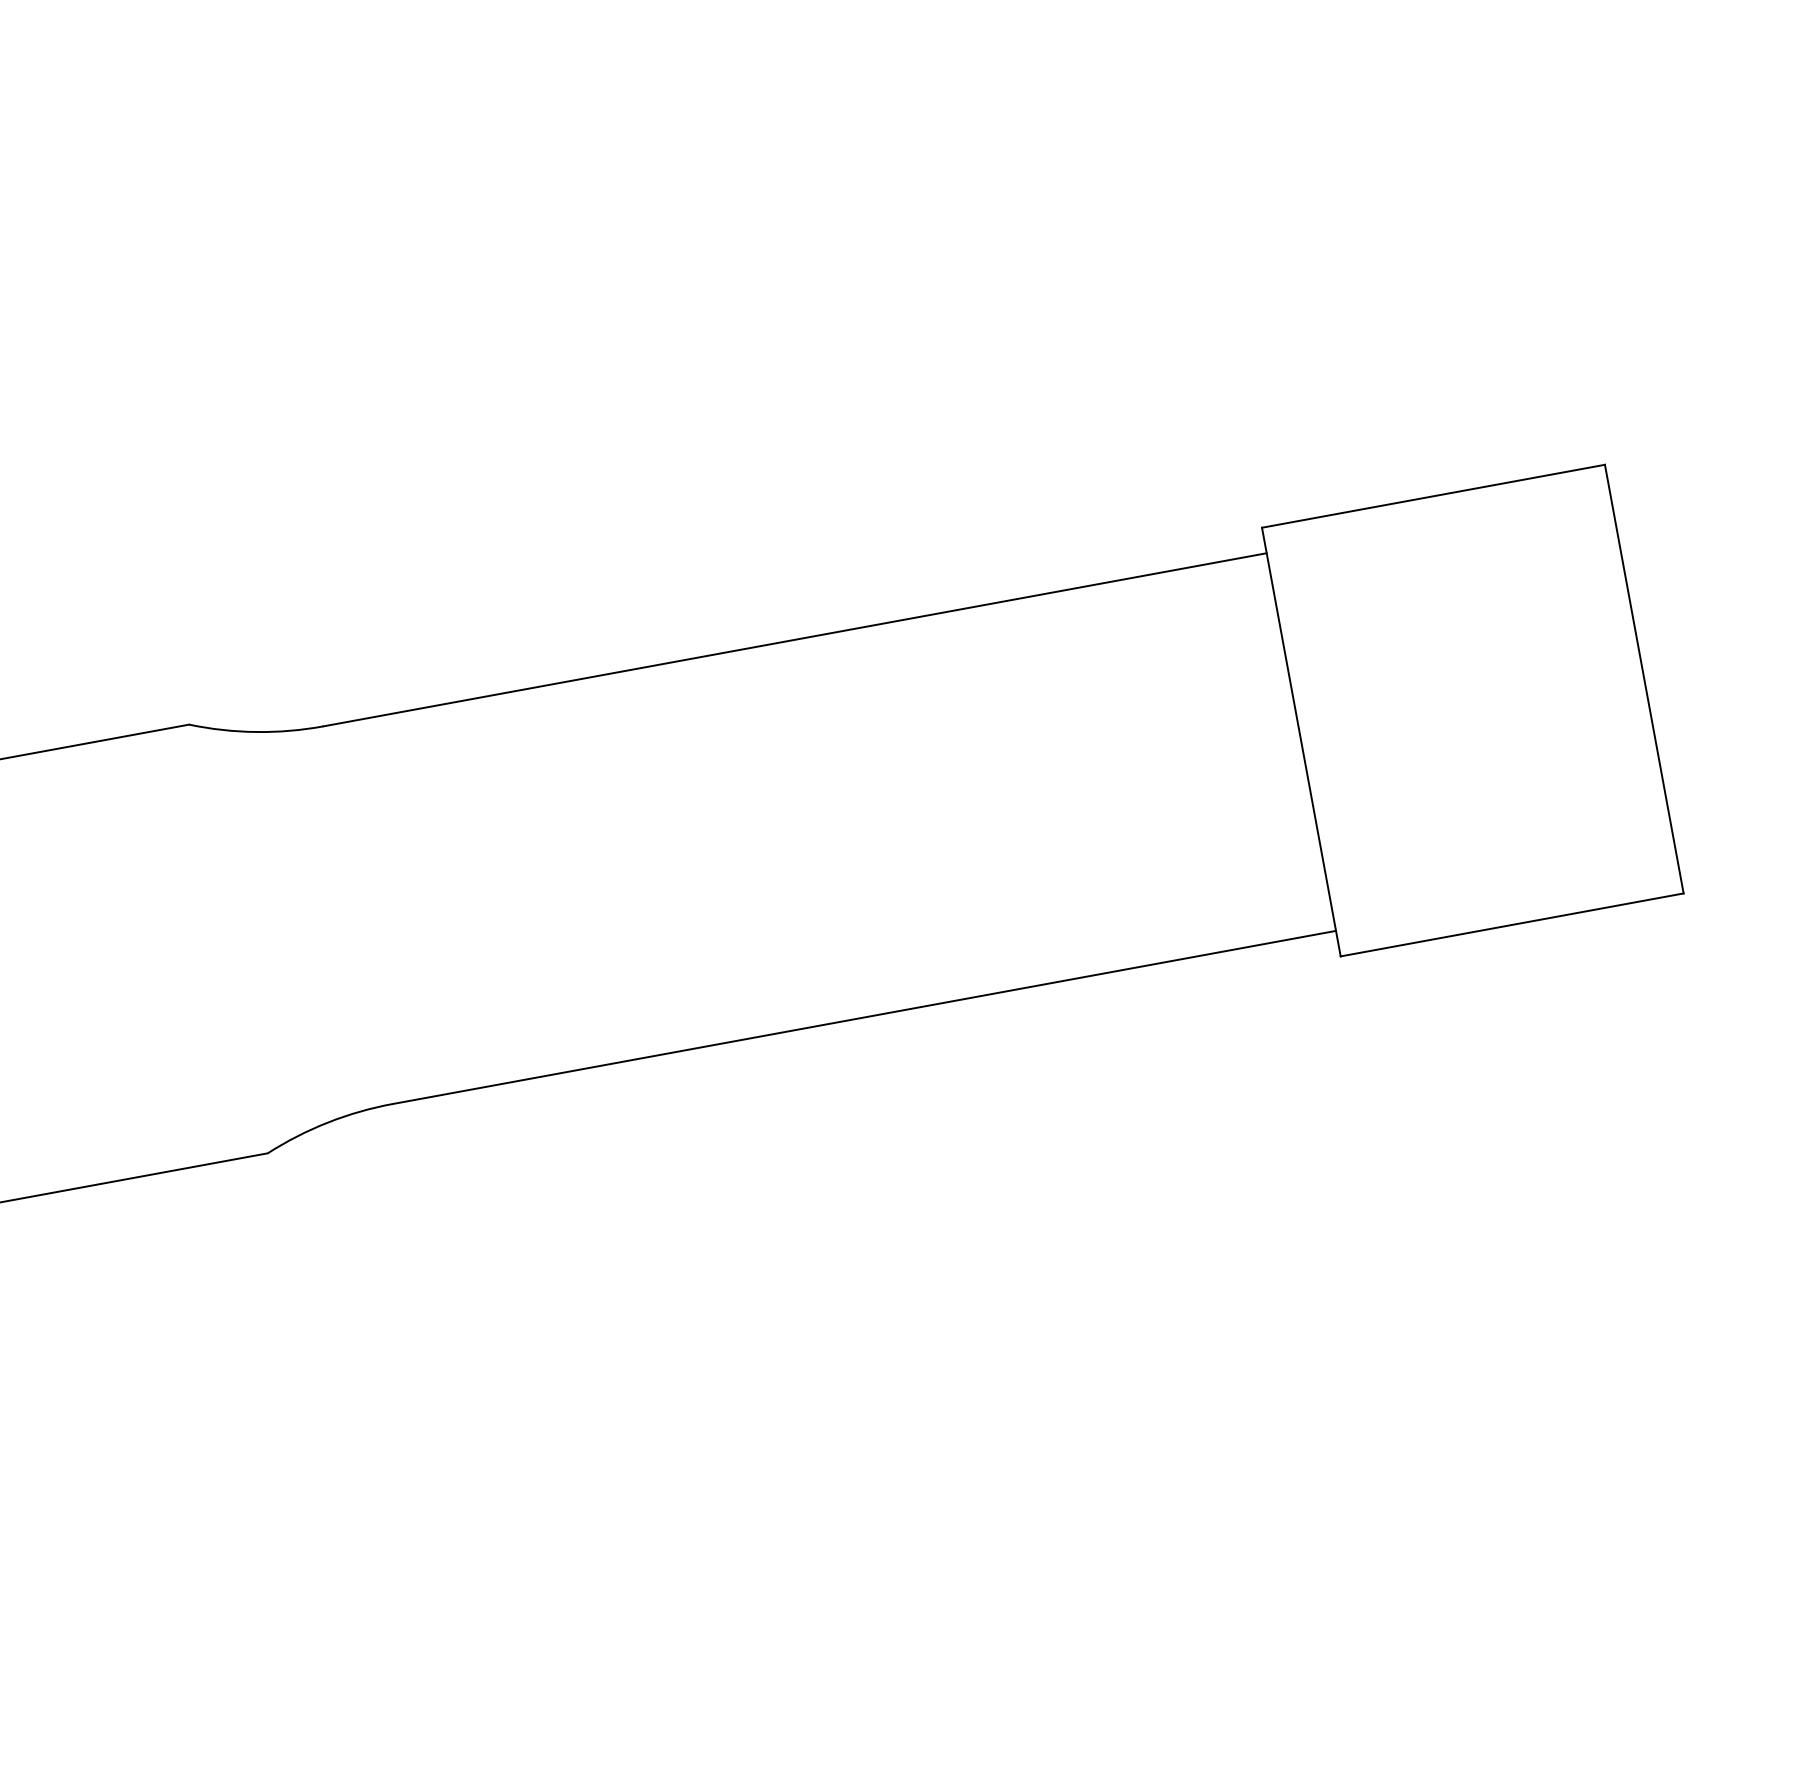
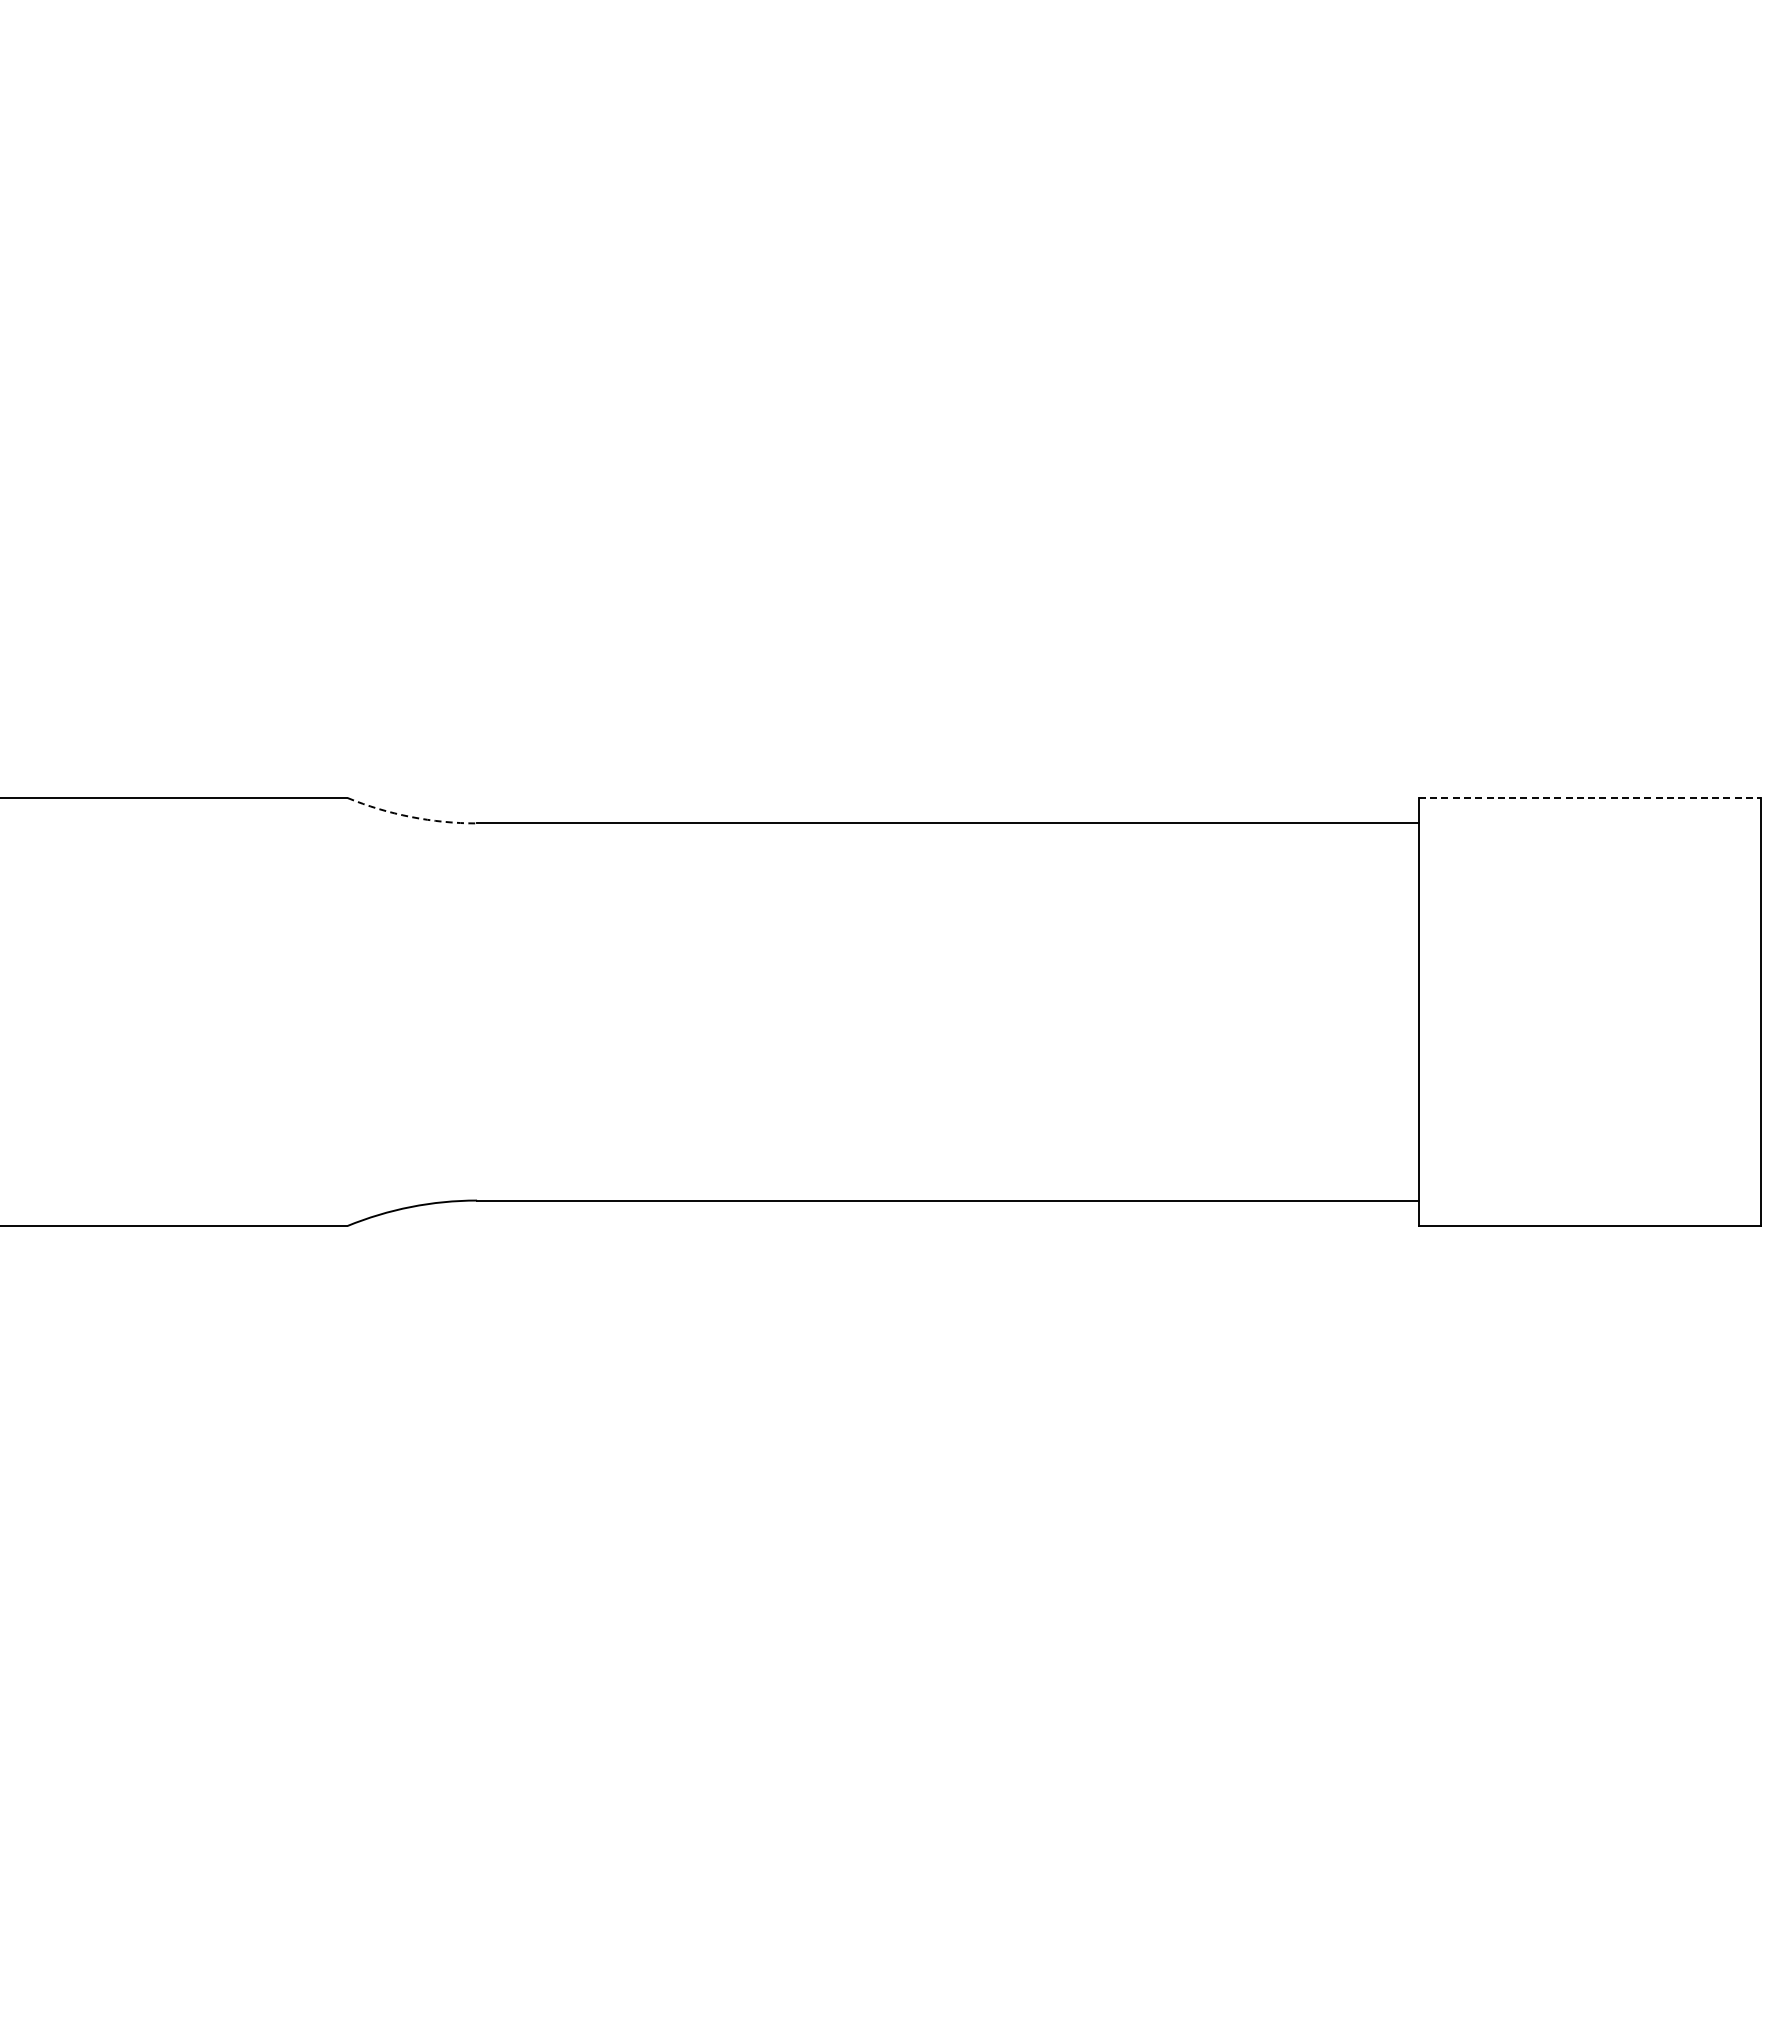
line: (1433, 495) -> (1590, 797), solid -> dashed
arc: (256, 732) -> (411, 817), solid -> dashed

